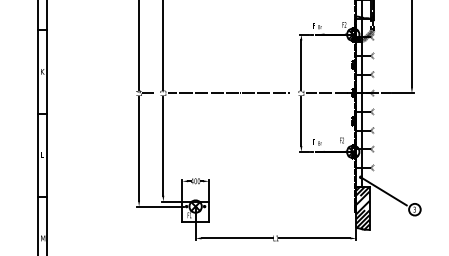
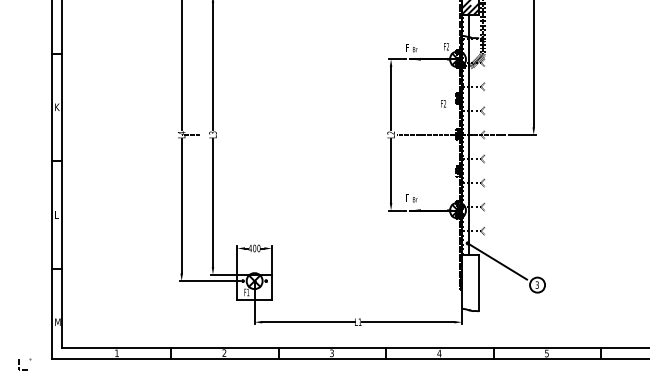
line: (228, 92) -> (297, 134), removed
text: (342, 140) -> (443, 103), moved
hatch: (362, 208) -> (470, 283), removed

